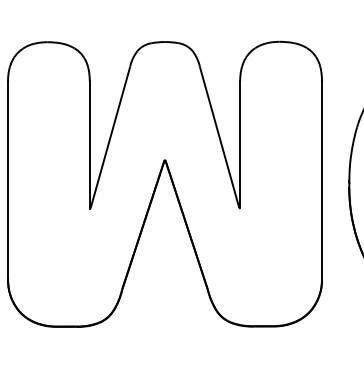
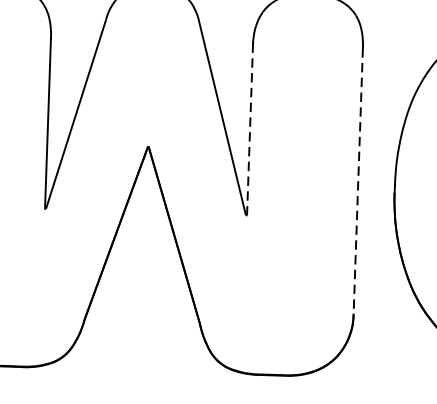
line: (240, 144) -> (250, 129), solid -> dashed
line: (321, 179) -> (357, 180), solid -> dashed

